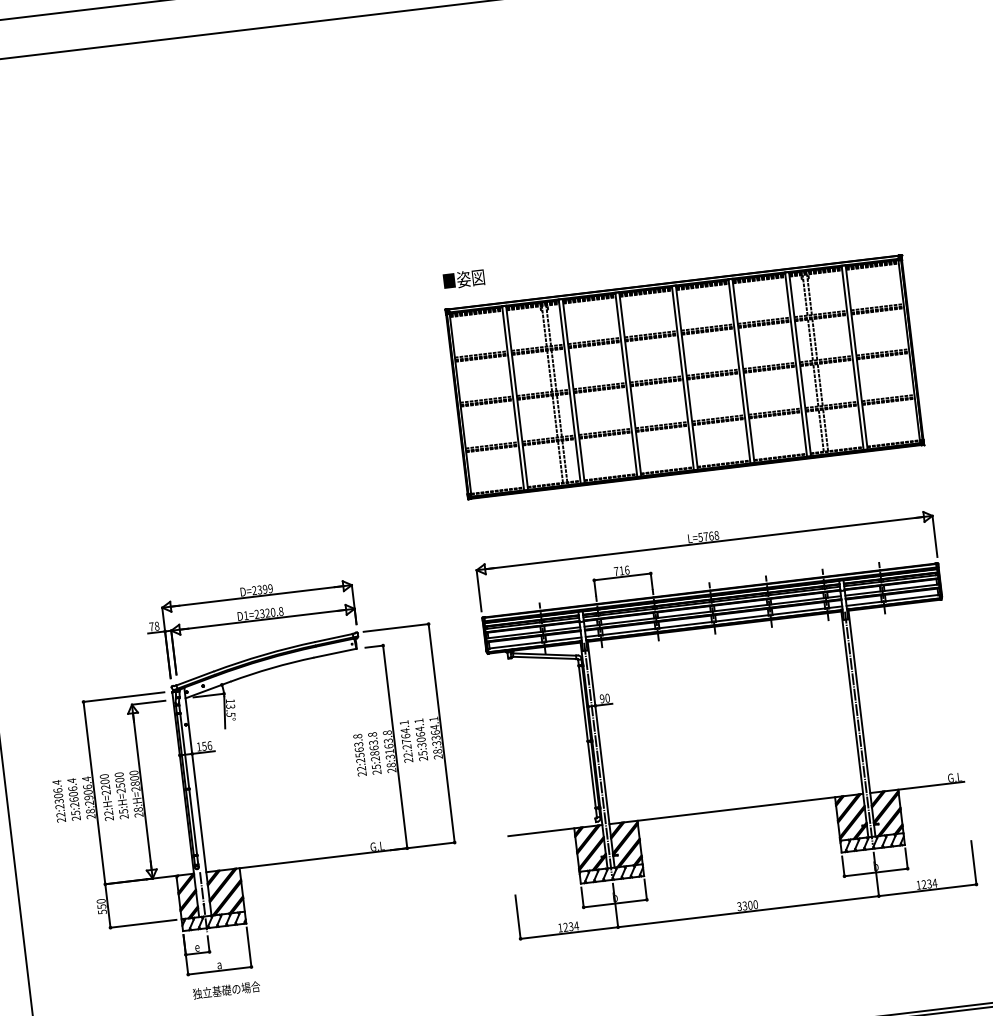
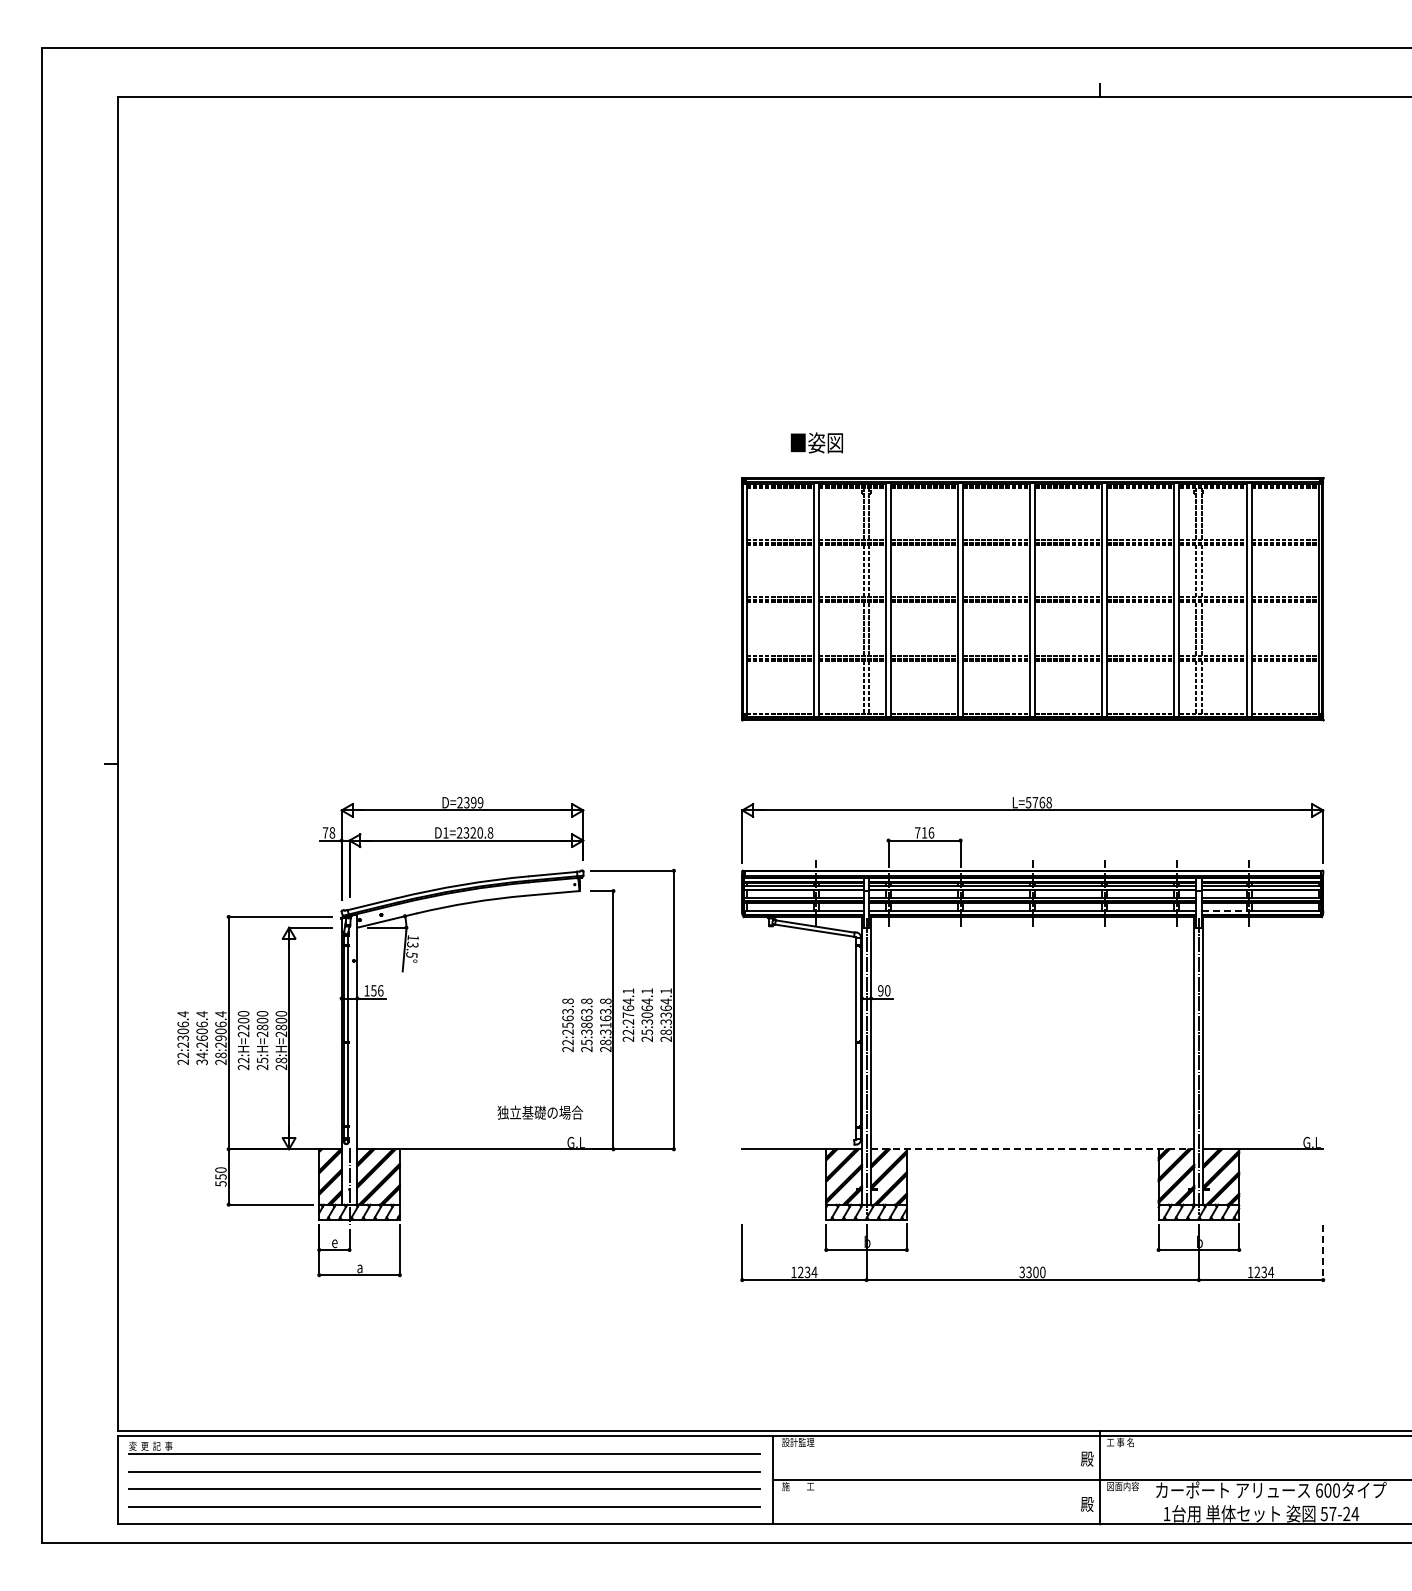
text: (463, 279) -> (816, 442), moved
line: (864, 603) -> (1224, 910), solid -> dashed
text: (375, 758) -> (587, 1031), 25:2863.8 -> 25:3863.8
text: (120, 785) -> (262, 1027), 25:H=2500 -> 25:H=2800
line: (736, 809) -> (1032, 1149), solid -> dashed
text: (75, 815) -> (201, 1058), 25:2606.4 -> 34:2606.4
line: (974, 862) -> (1323, 1252), solid -> dashed
text: (226, 990) -> (539, 1112), moved

